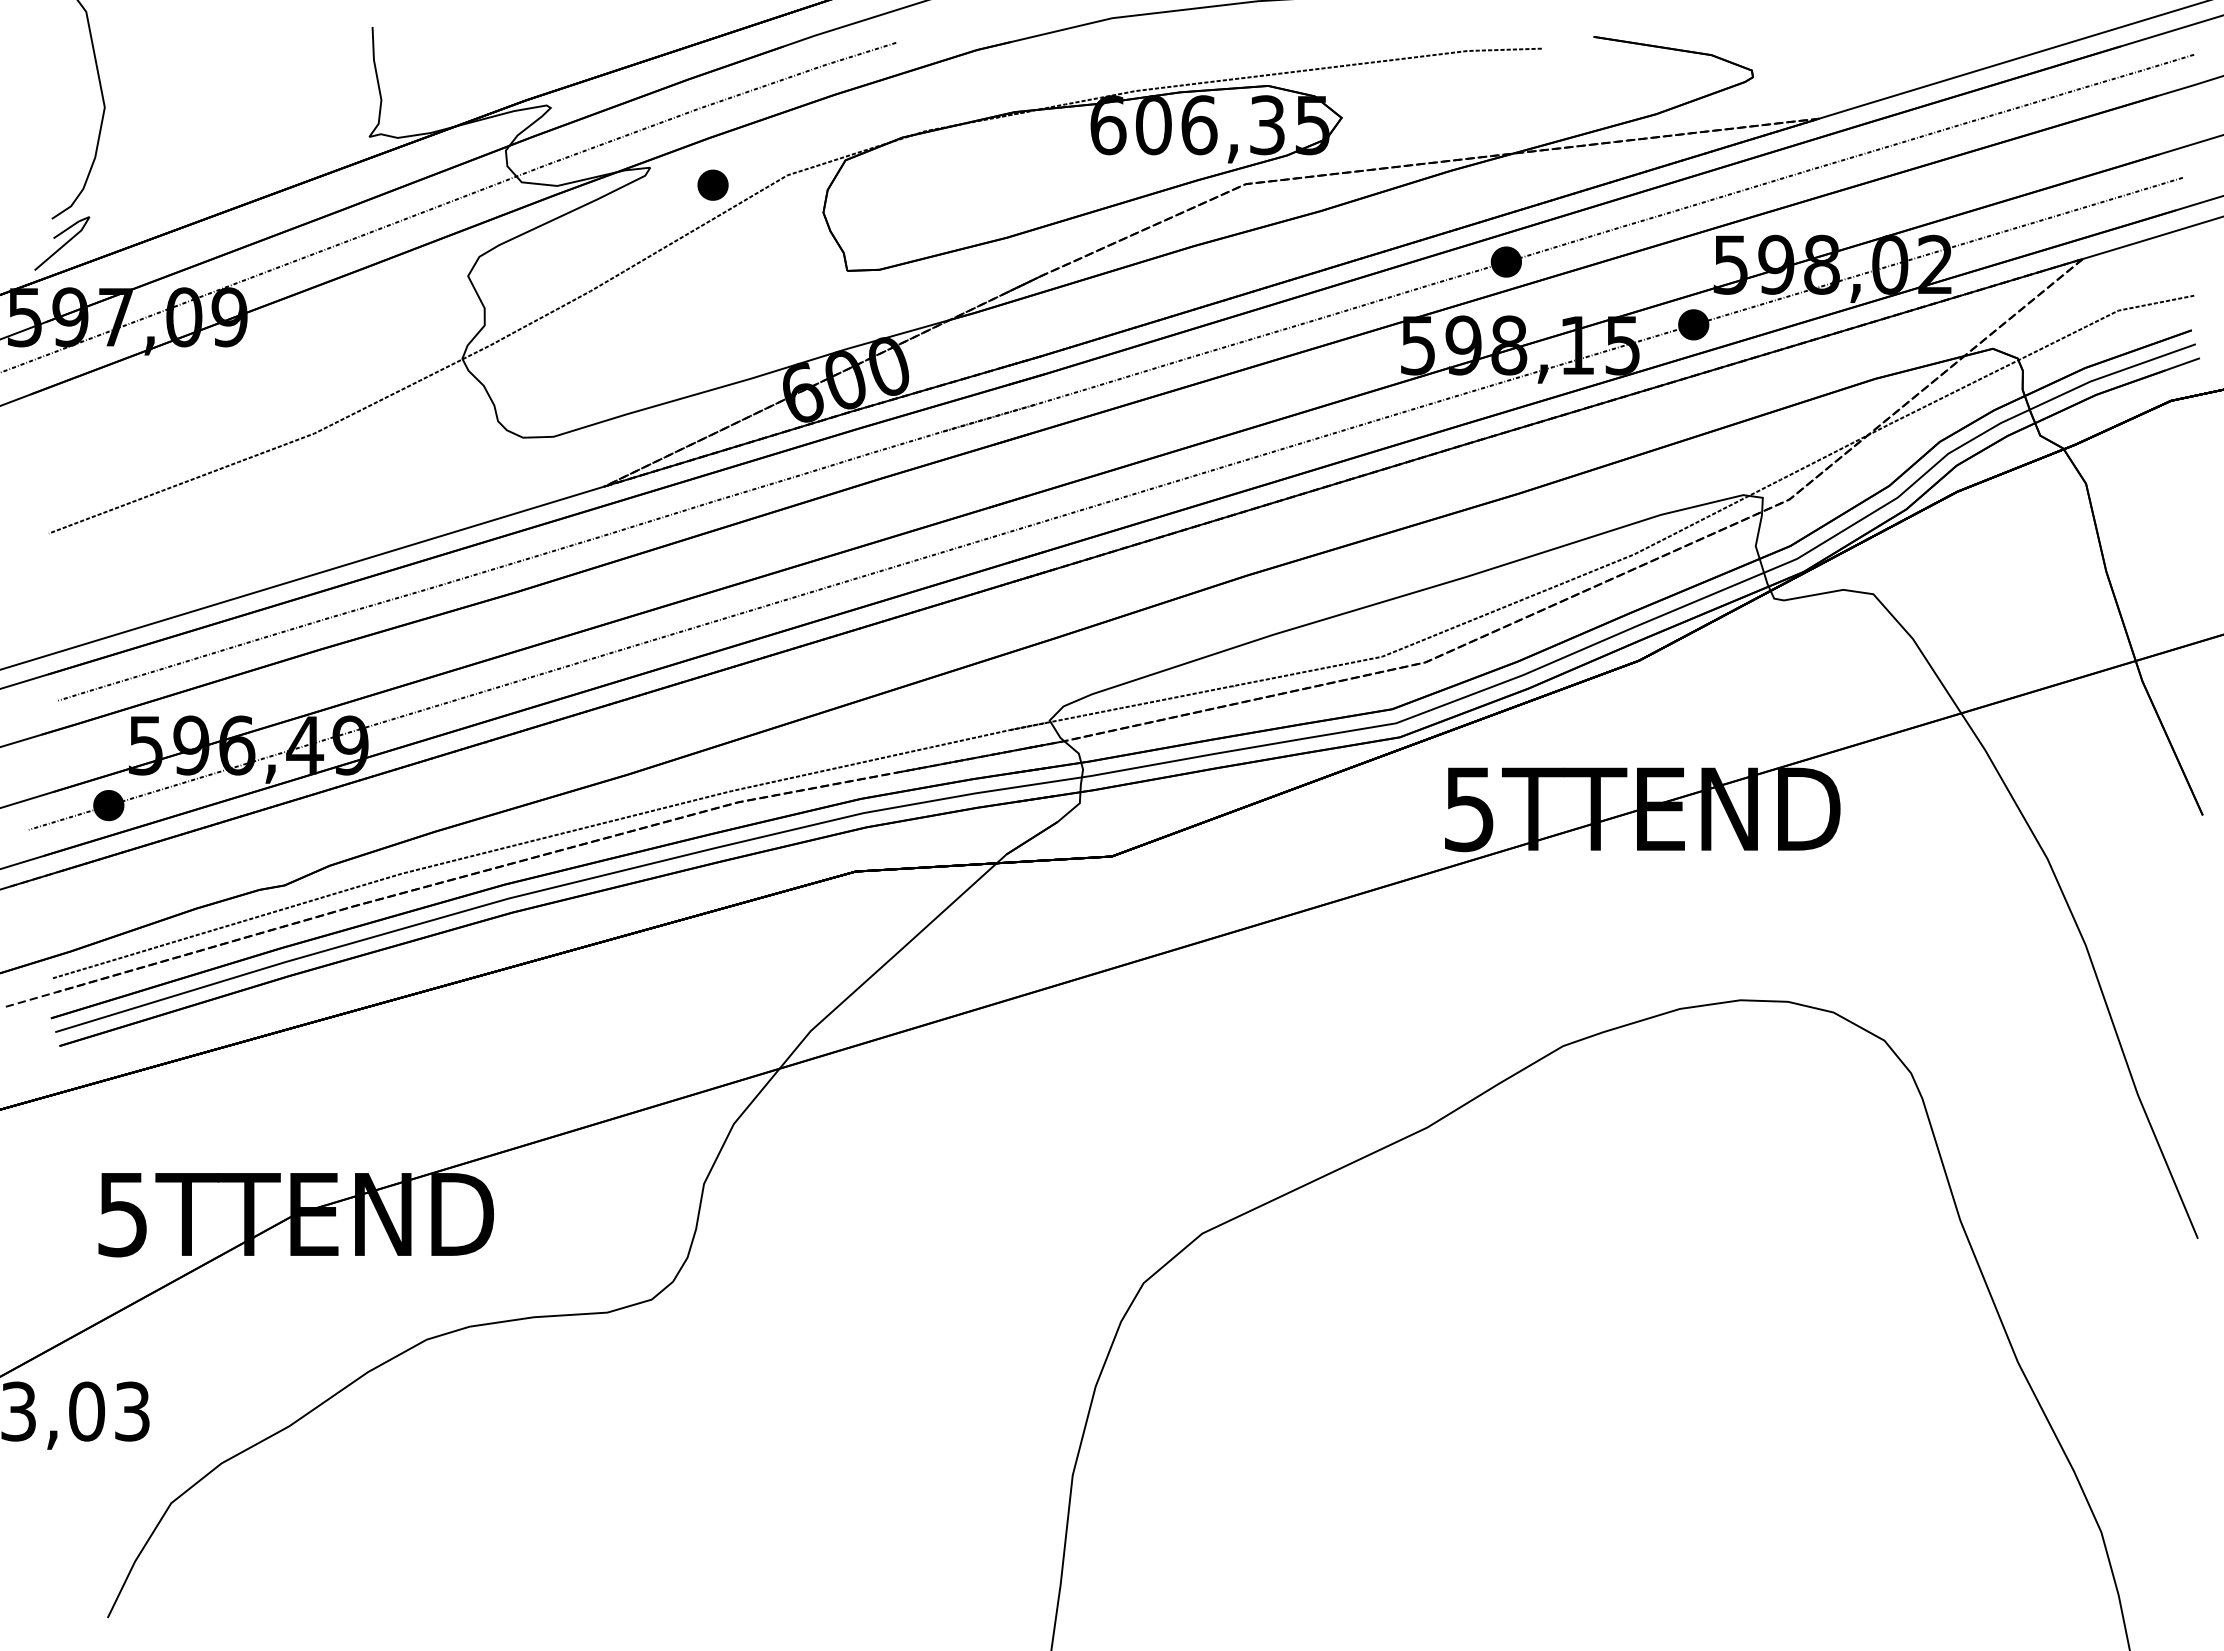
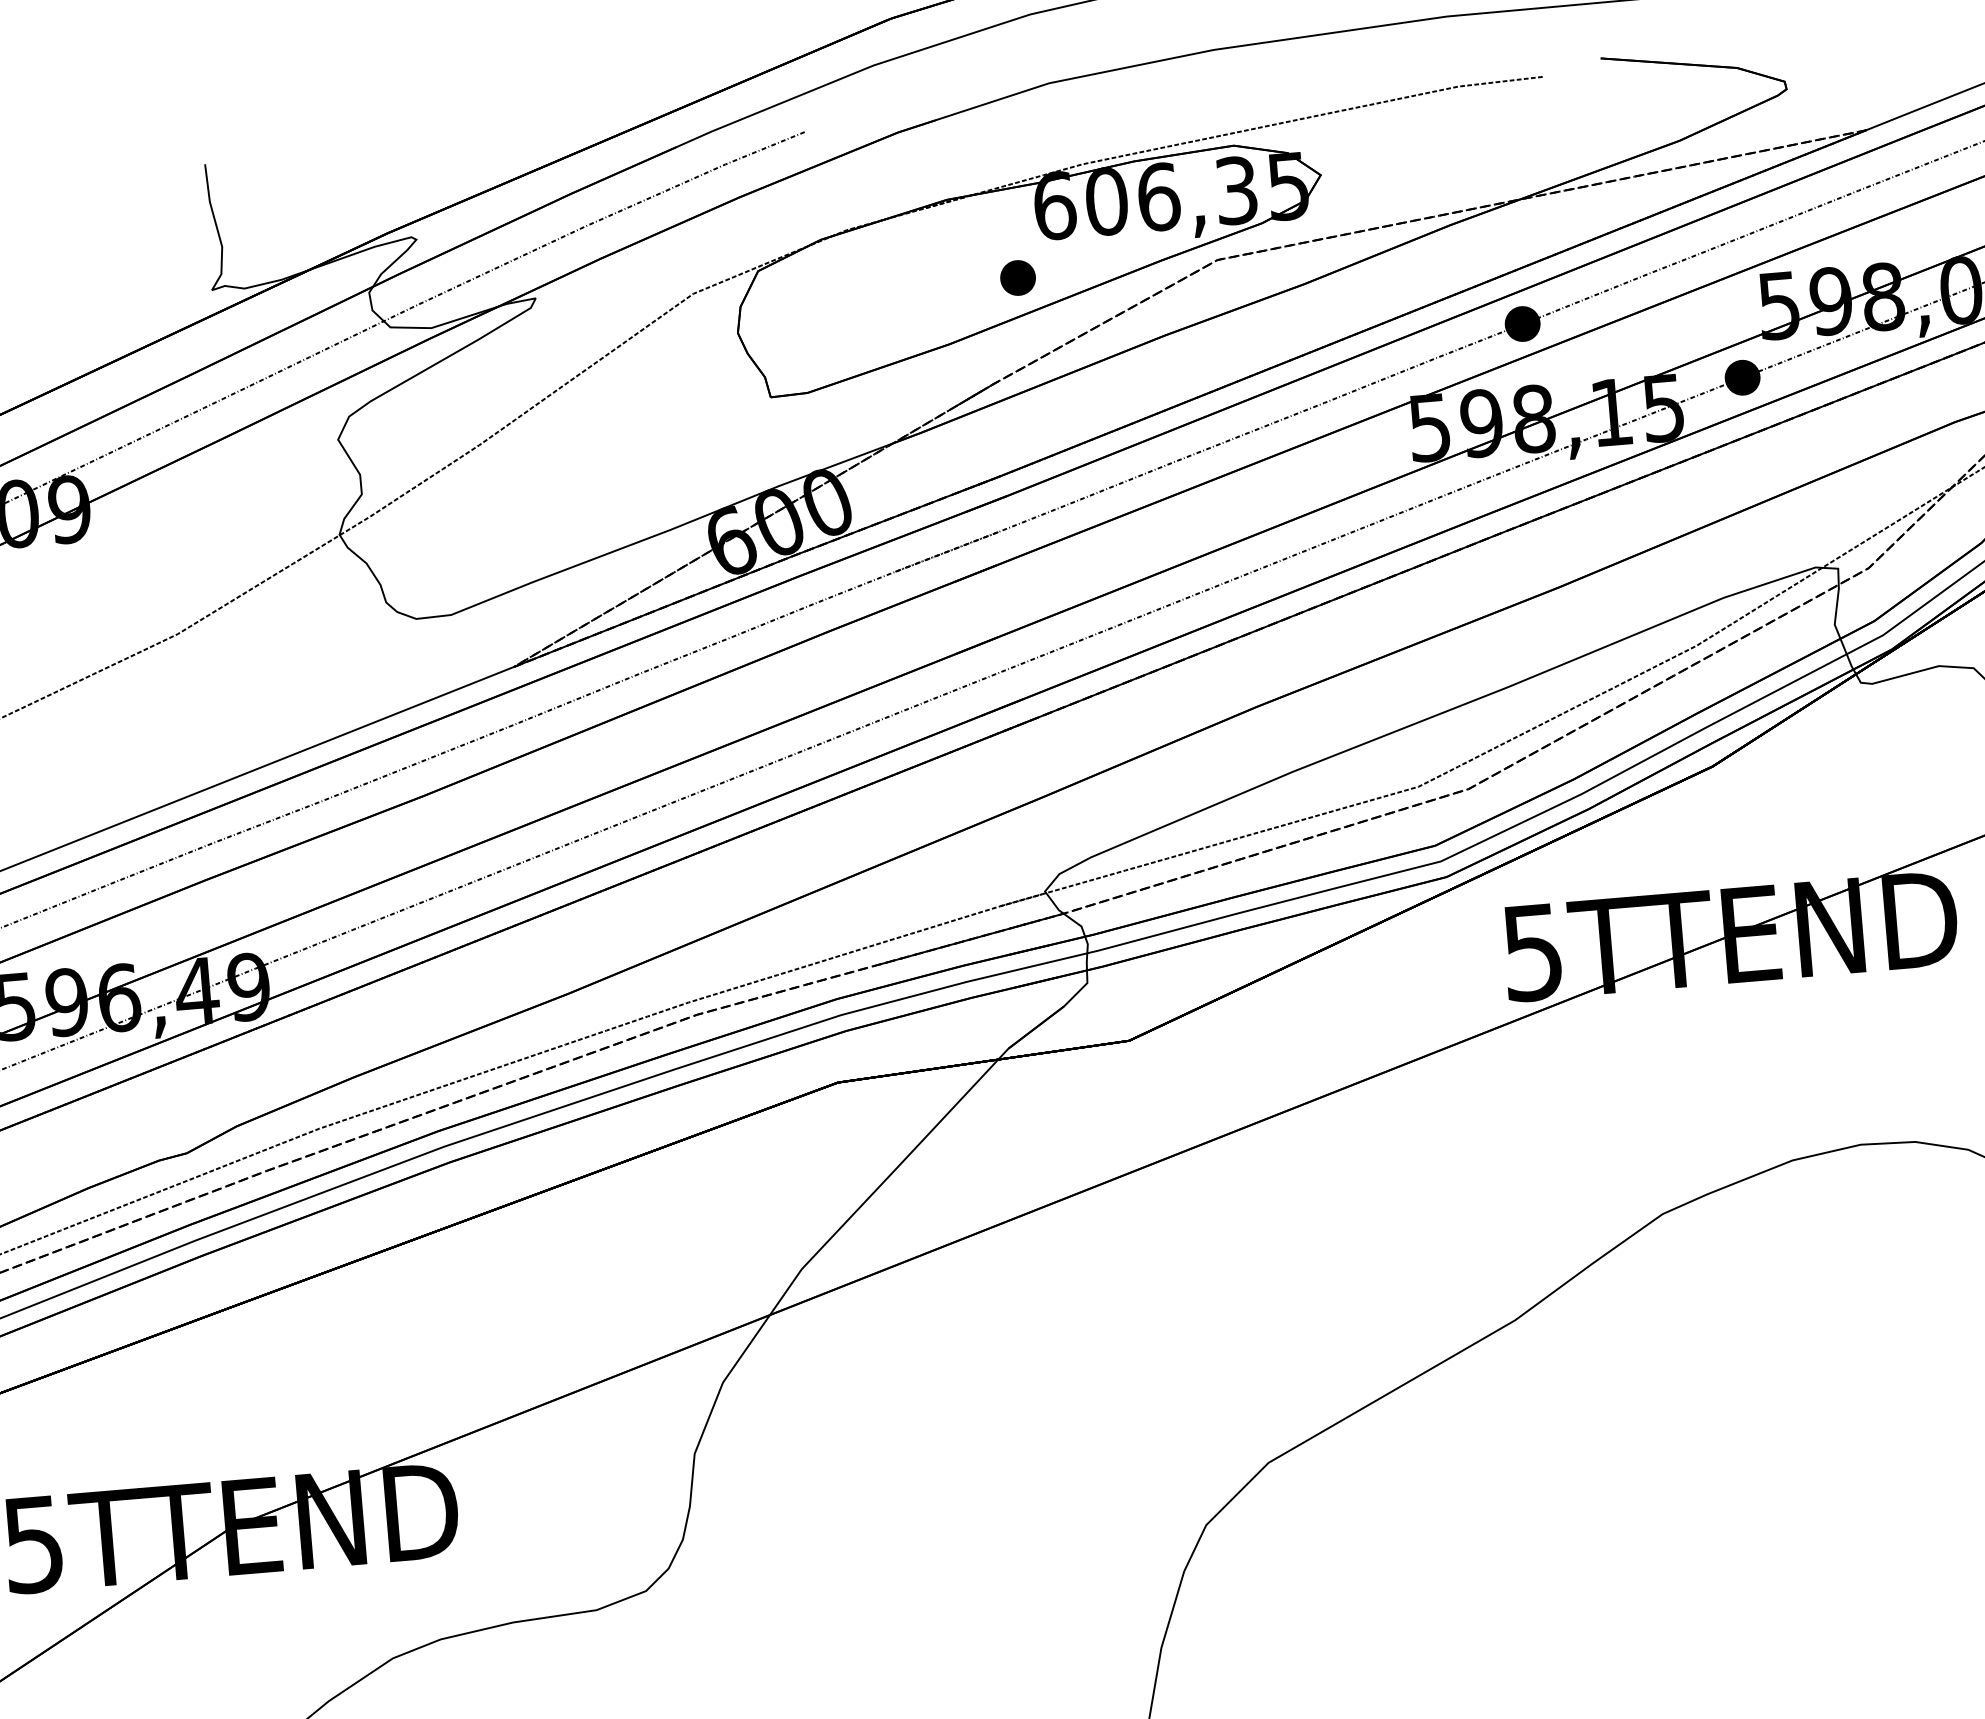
part: (712, 184) -> (1017, 277), moved

